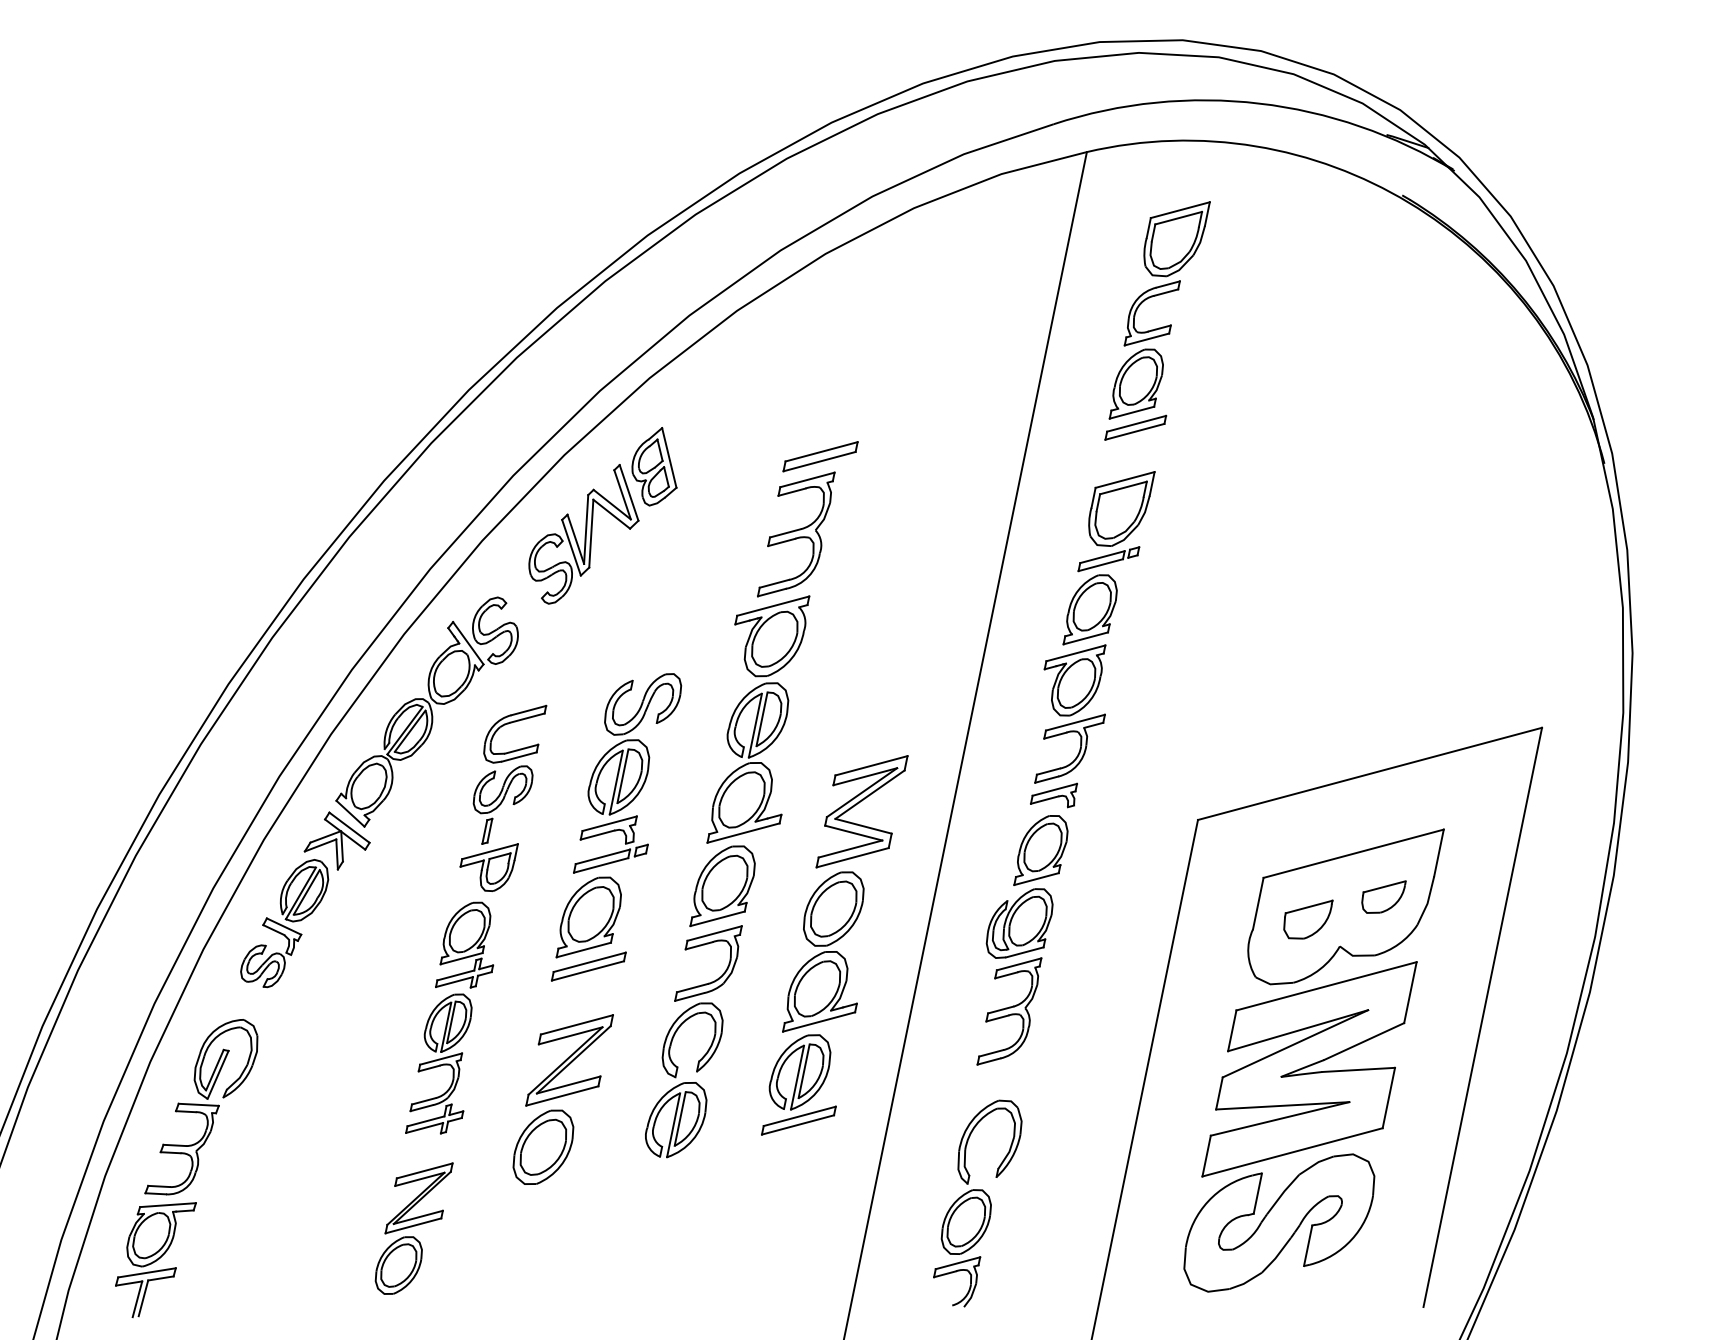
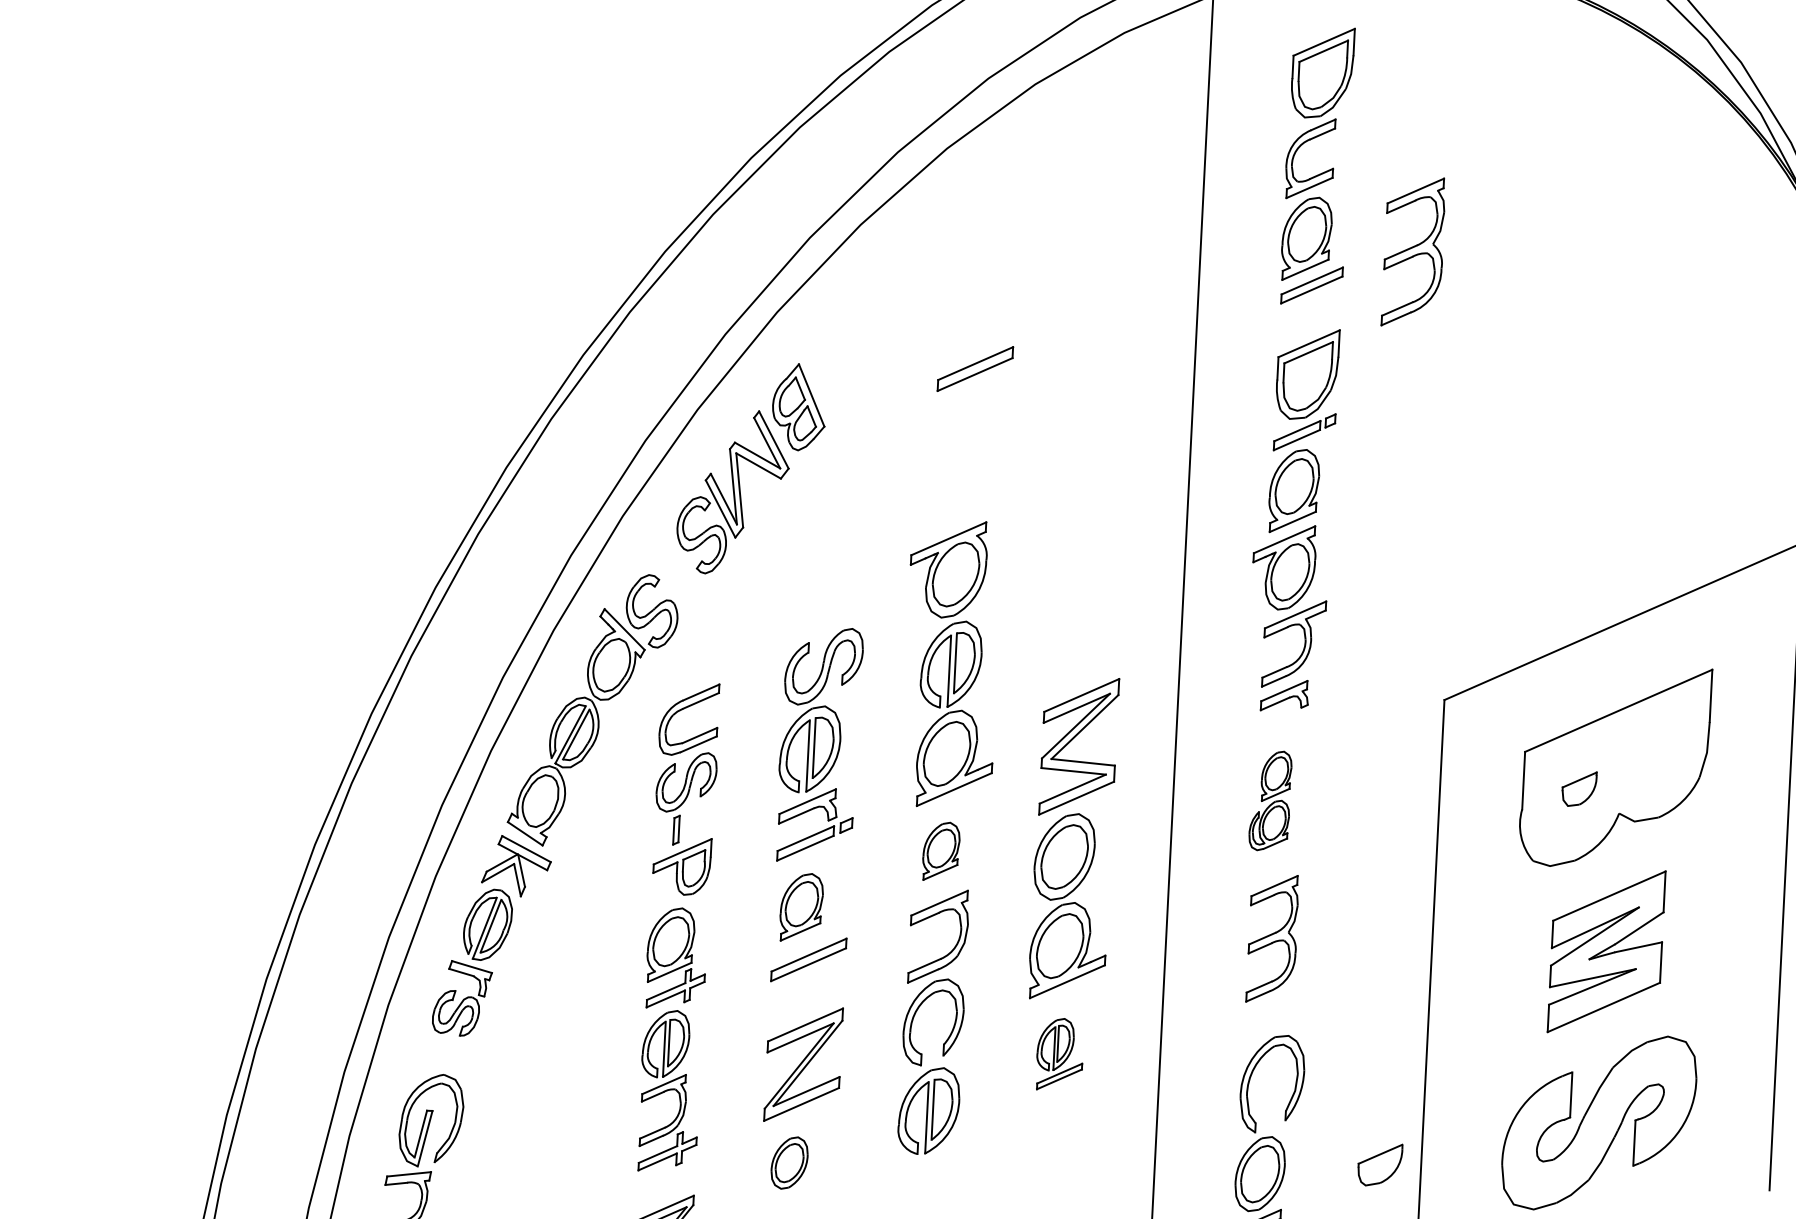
part: (796, 534) -> (1413, 251), moved
part: (722, 886) -> (940, 850), size x0.6
part: (1026, 886) -> (1269, 800), size x0.6
part: (1383, 896) -> (1380, 1164), moved
part: (588, 917) -> (800, 906), size x0.7
part: (1308, 919) -> (1580, 789), size x0.7
part: (1309, 1069) -> (1606, 951), size x0.6
part: (798, 1084) -> (1055, 1052), size x0.6
part: (543, 1146) -> (789, 1162), size x0.6

